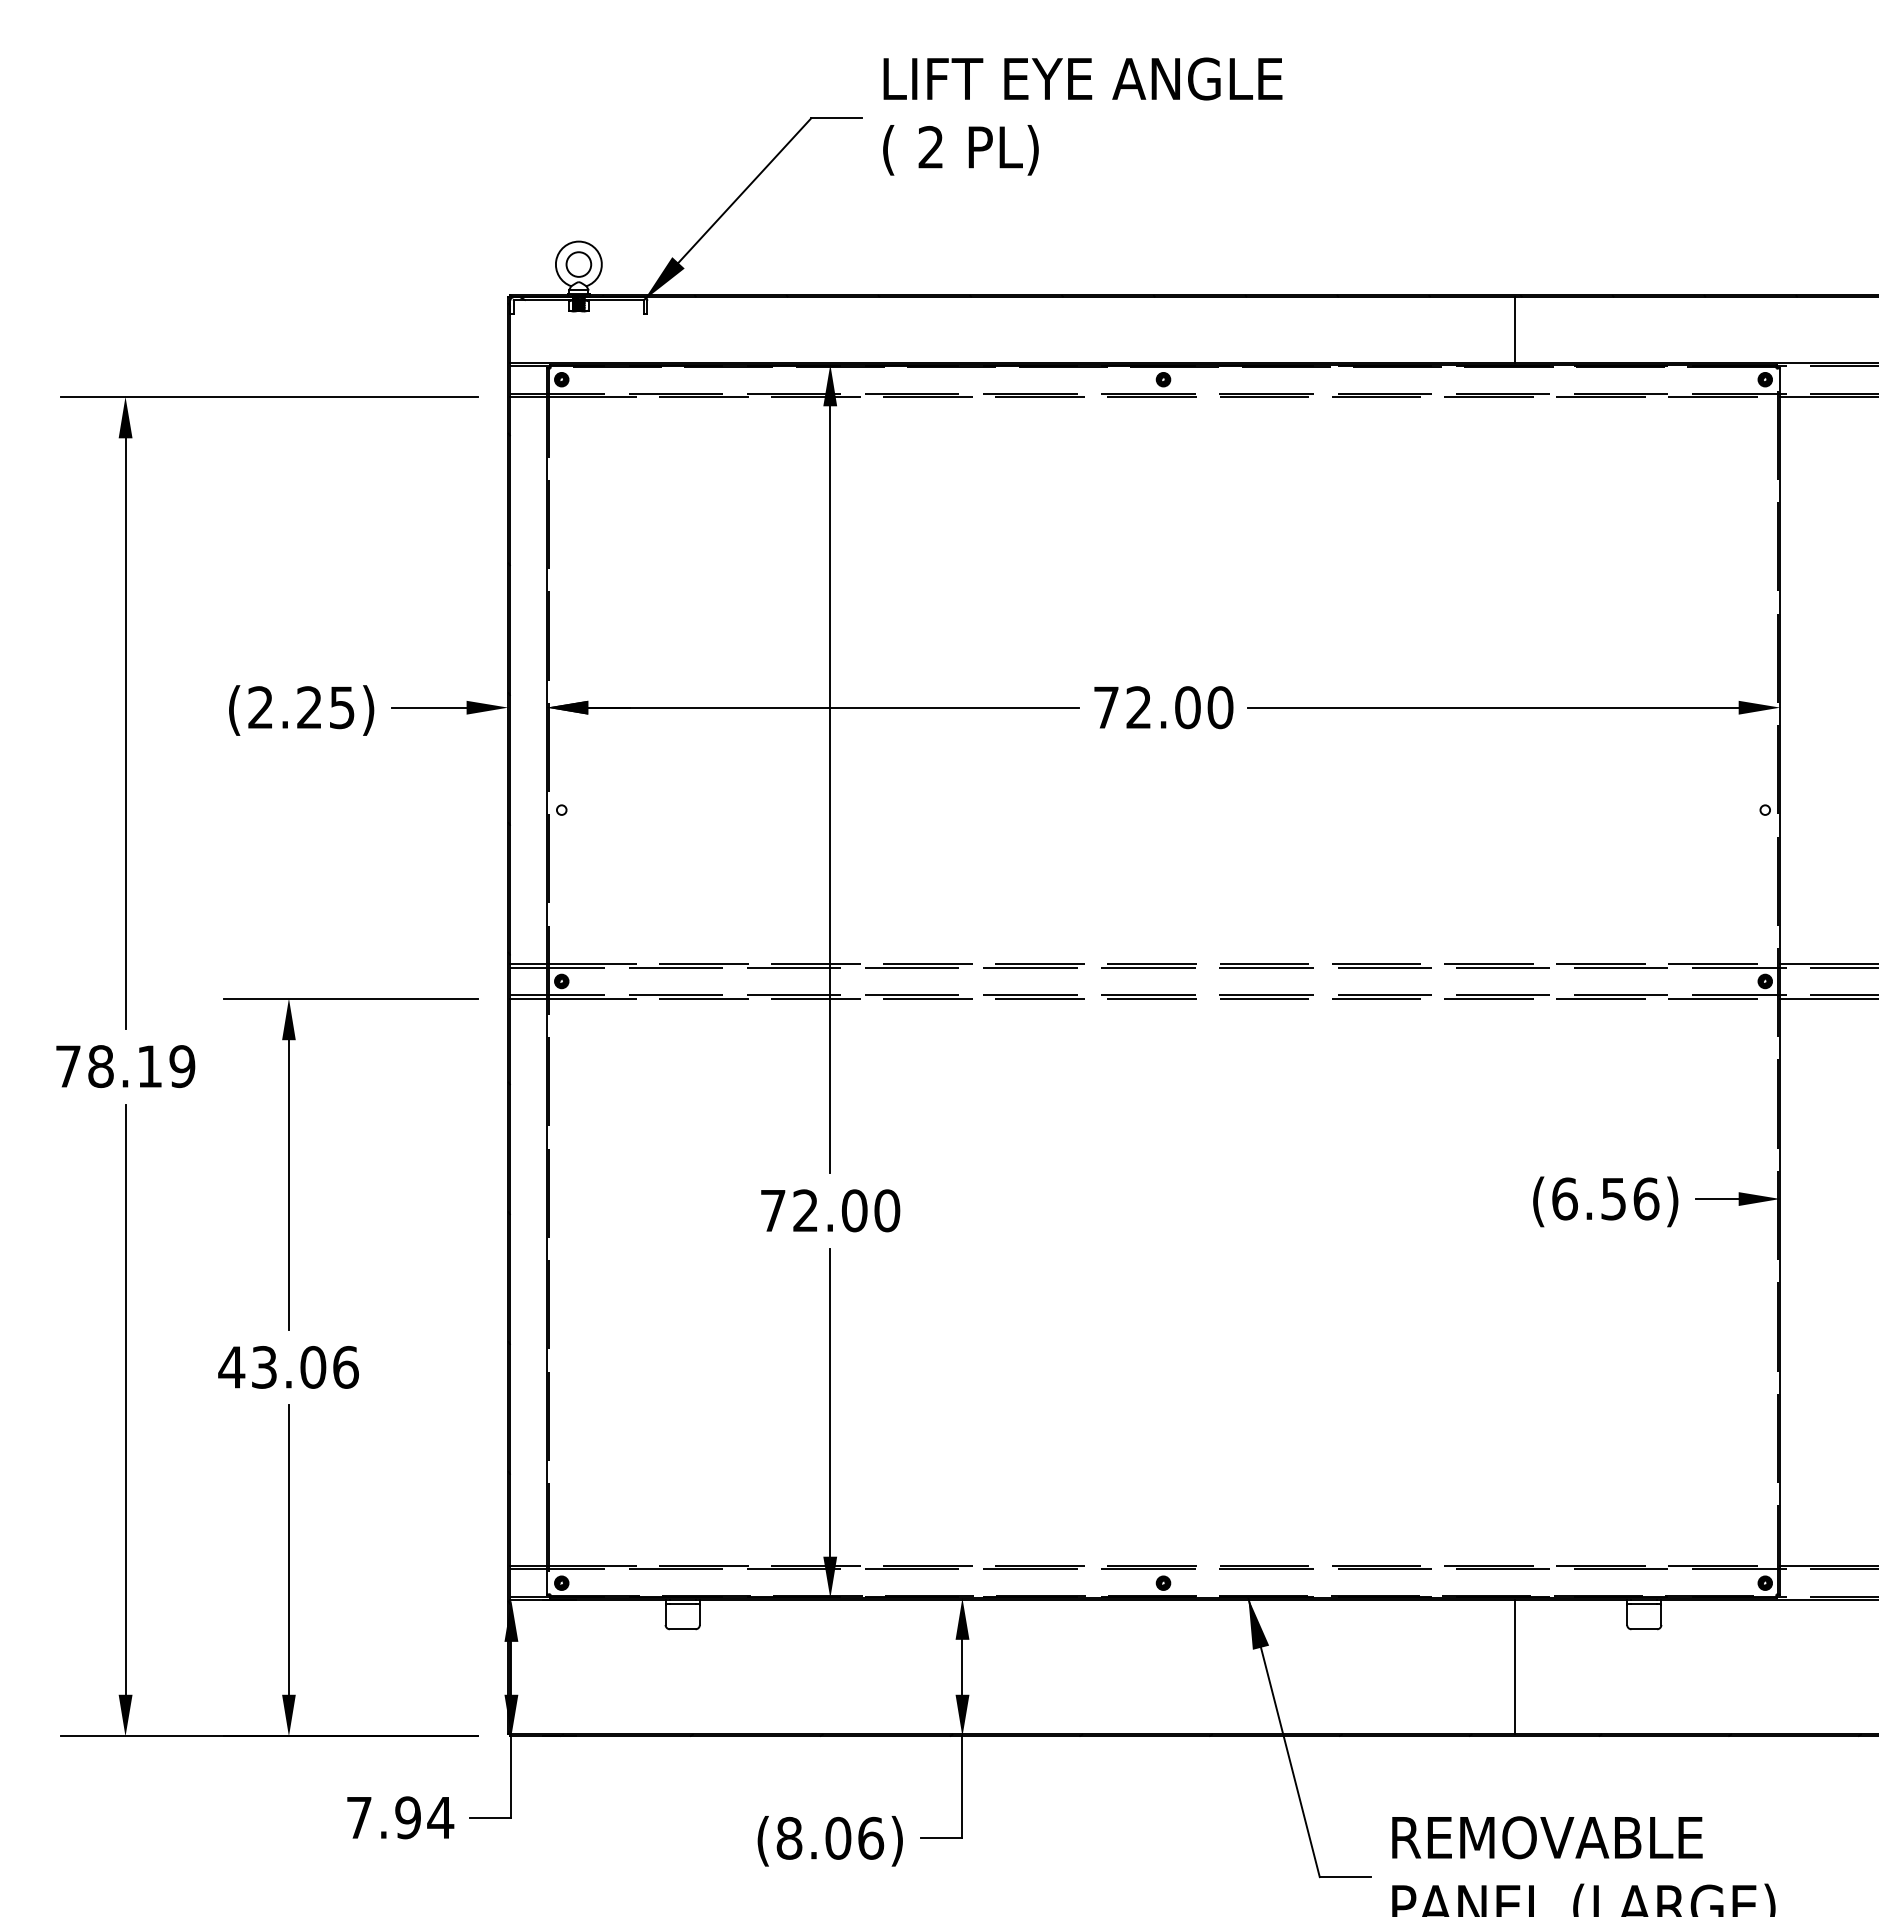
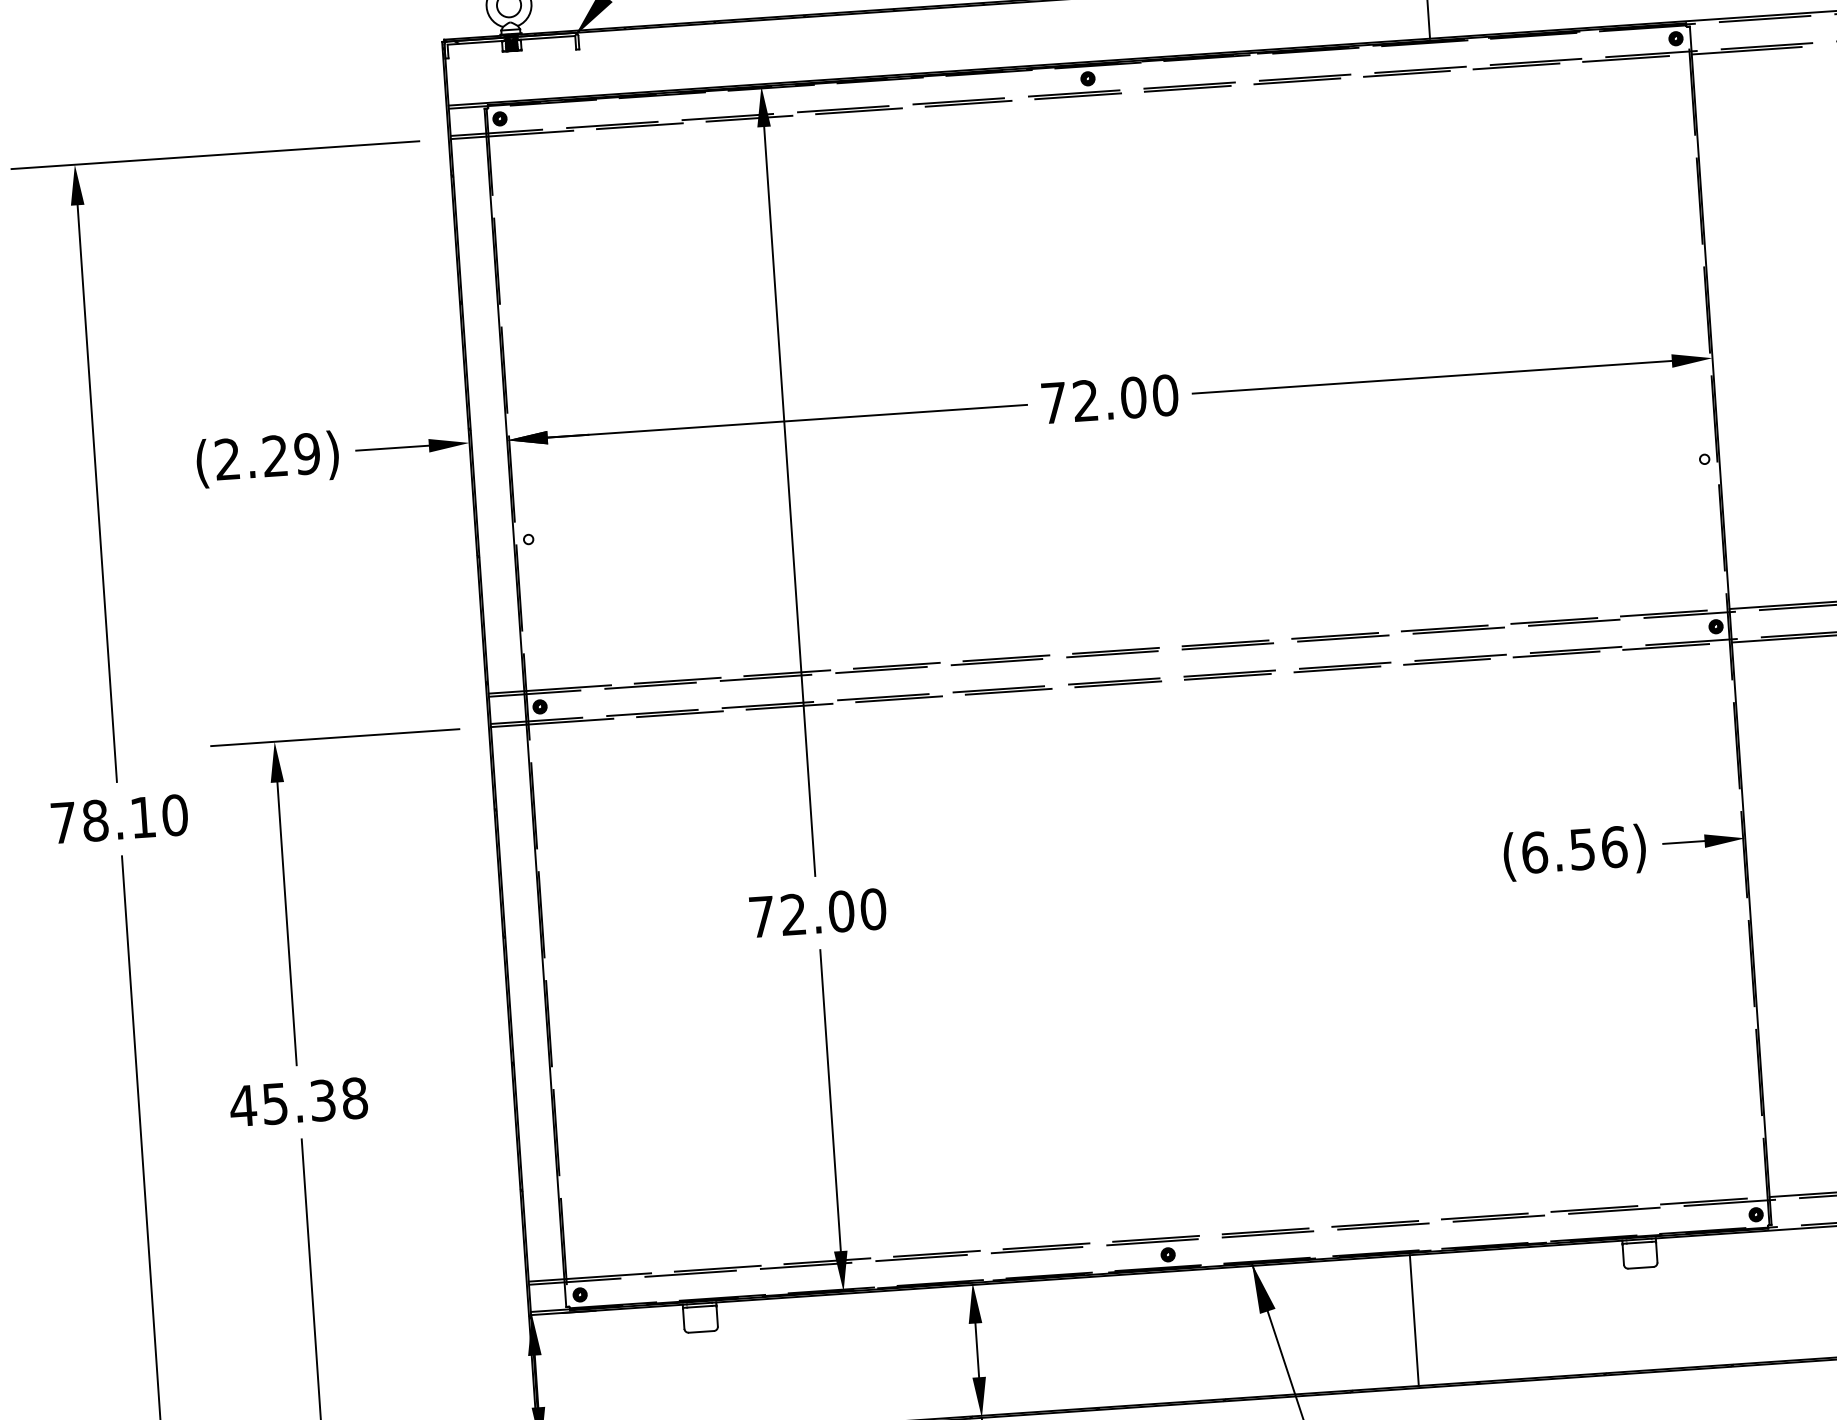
text: (341, 707) -> (306, 453), (2.25) -> (2.29)
text: (182, 1066) -> (175, 815), 78.19 -> 78.10
text: (305, 1367) -> (315, 1101), 43.06 -> 45.38
line: (1514, 1667) -> (1414, 1320), moved

